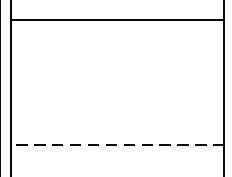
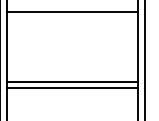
line: (117, 134) -> (72, 81), added
line: (117, 145) -> (72, 88), dashed -> solid

